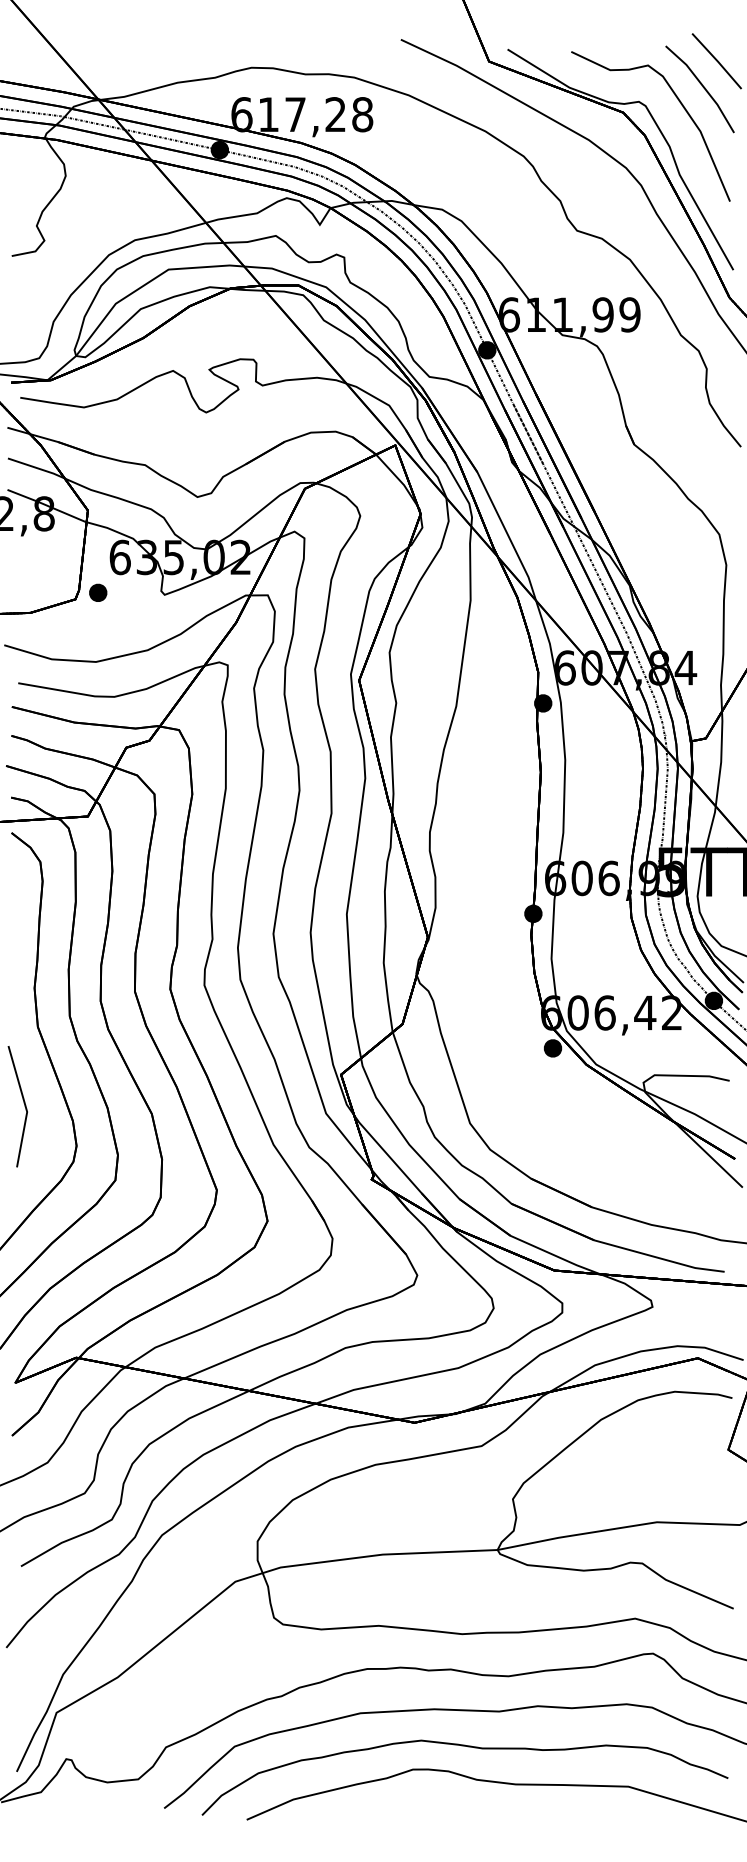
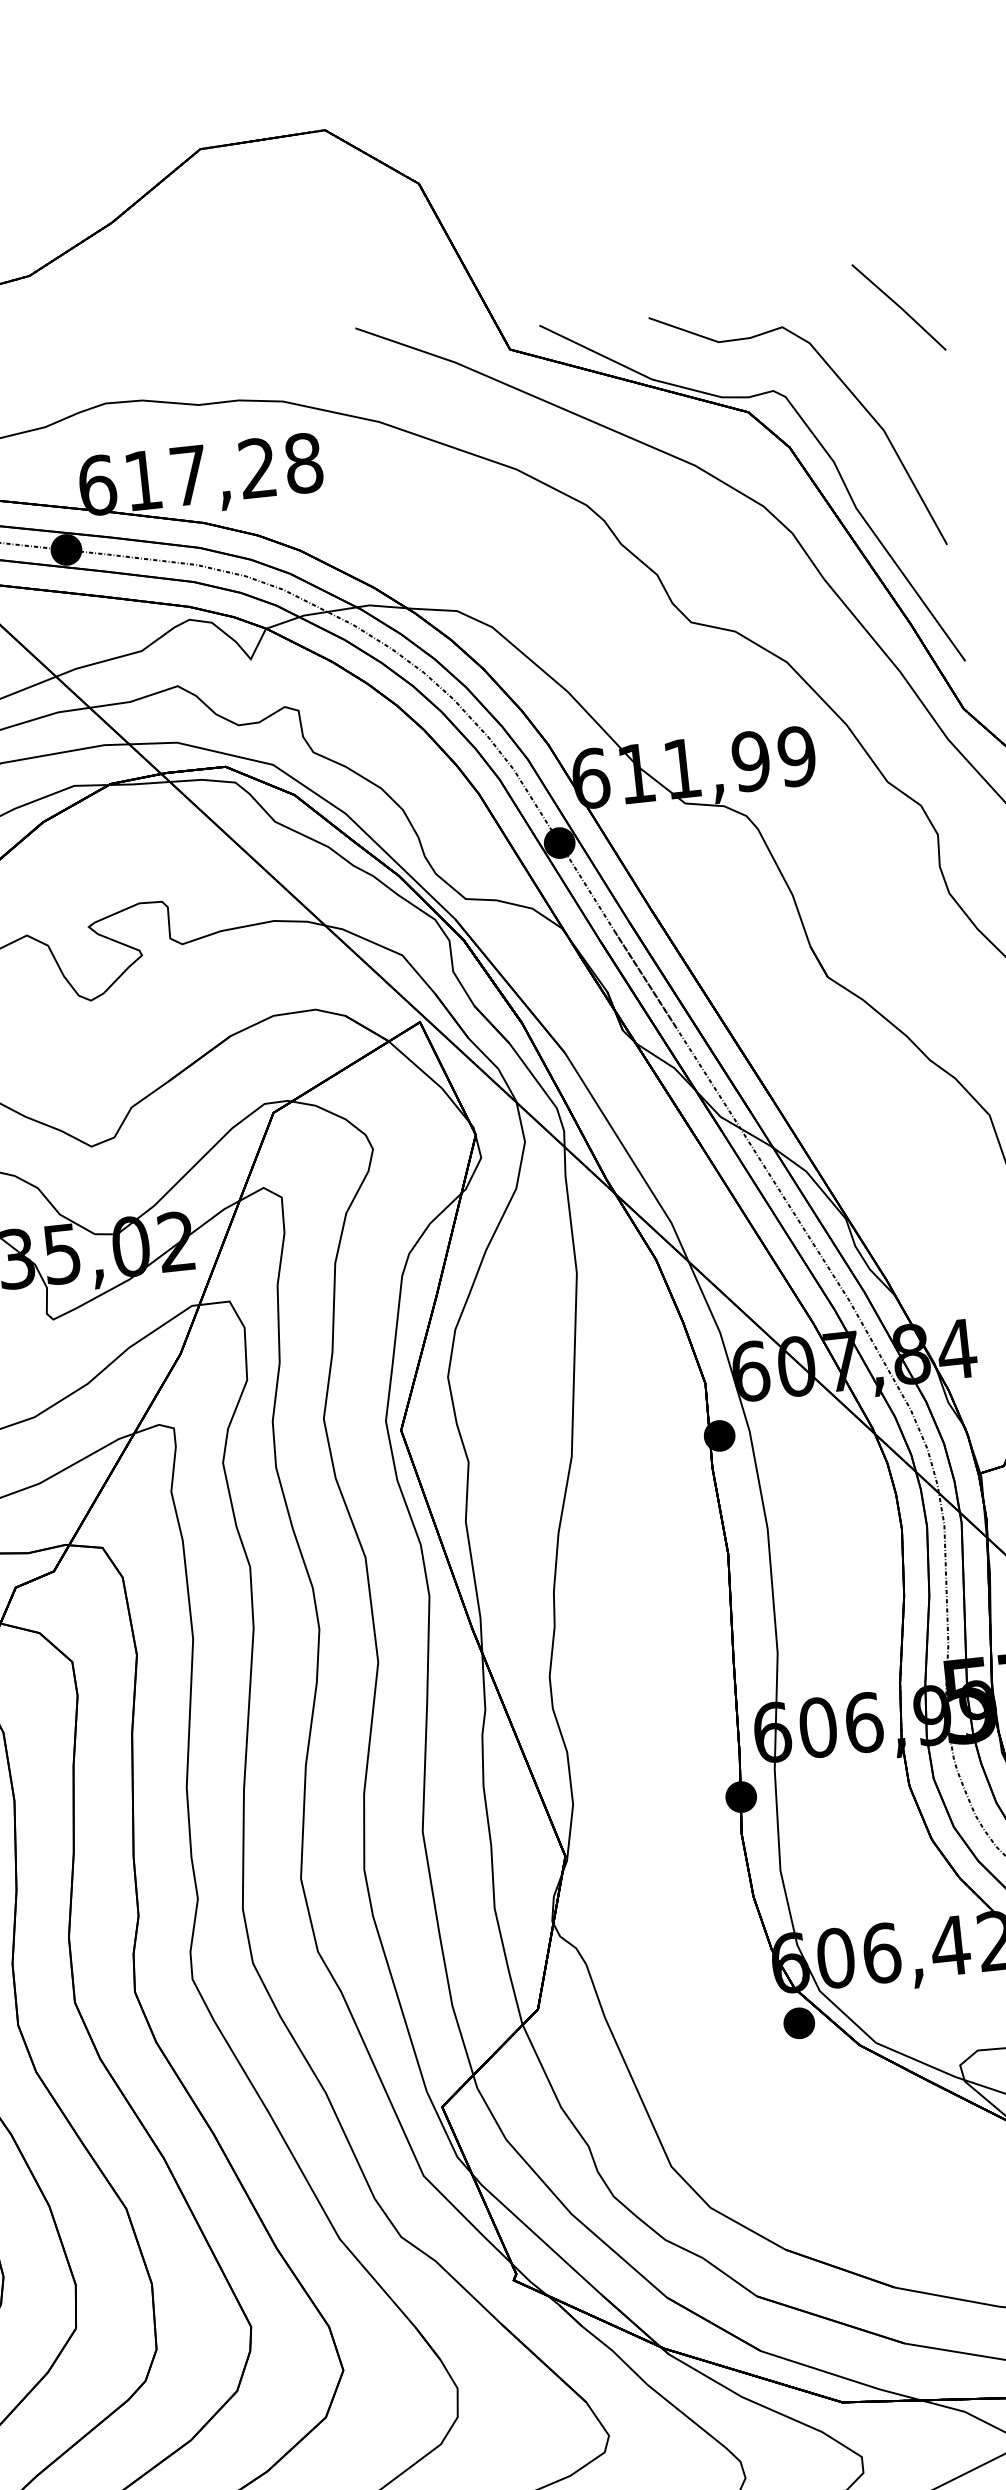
part: (699, 89) -> (874, 358), removed

